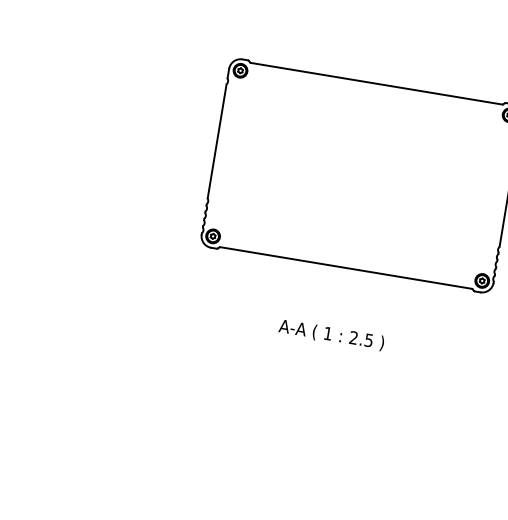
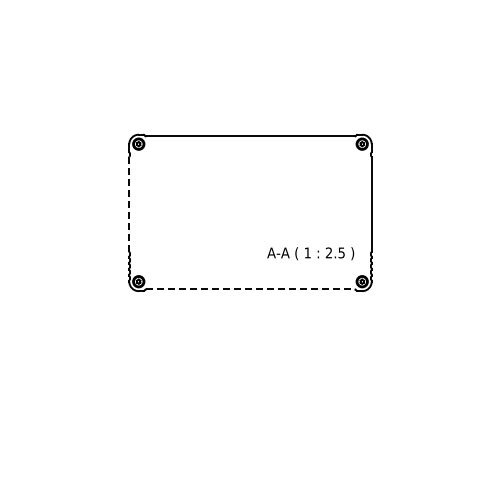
line: (217, 141) -> (129, 204), solid -> dashed
line: (346, 268) -> (250, 289), solid -> dashed
text: (331, 334) -> (310, 253), moved

